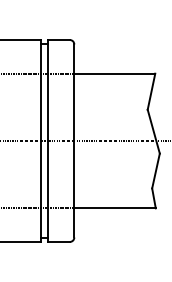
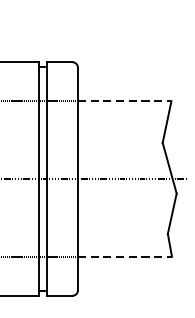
line: (115, 73) -> (125, 101), solid -> dashed
line: (115, 208) -> (125, 257), solid -> dashed

